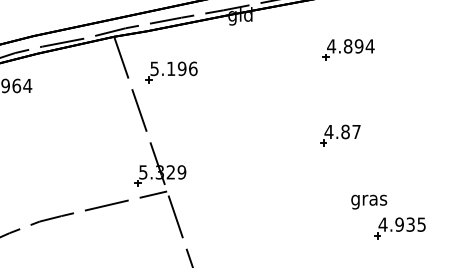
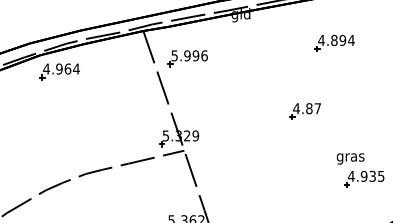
part: (348, 49) -> (334, 42), moved
text: (171, 68) -> (187, 55), 5.196 -> 5.996
part: (339, 135) -> (304, 111), moved
text: (369, 201) -> (350, 158), moved

